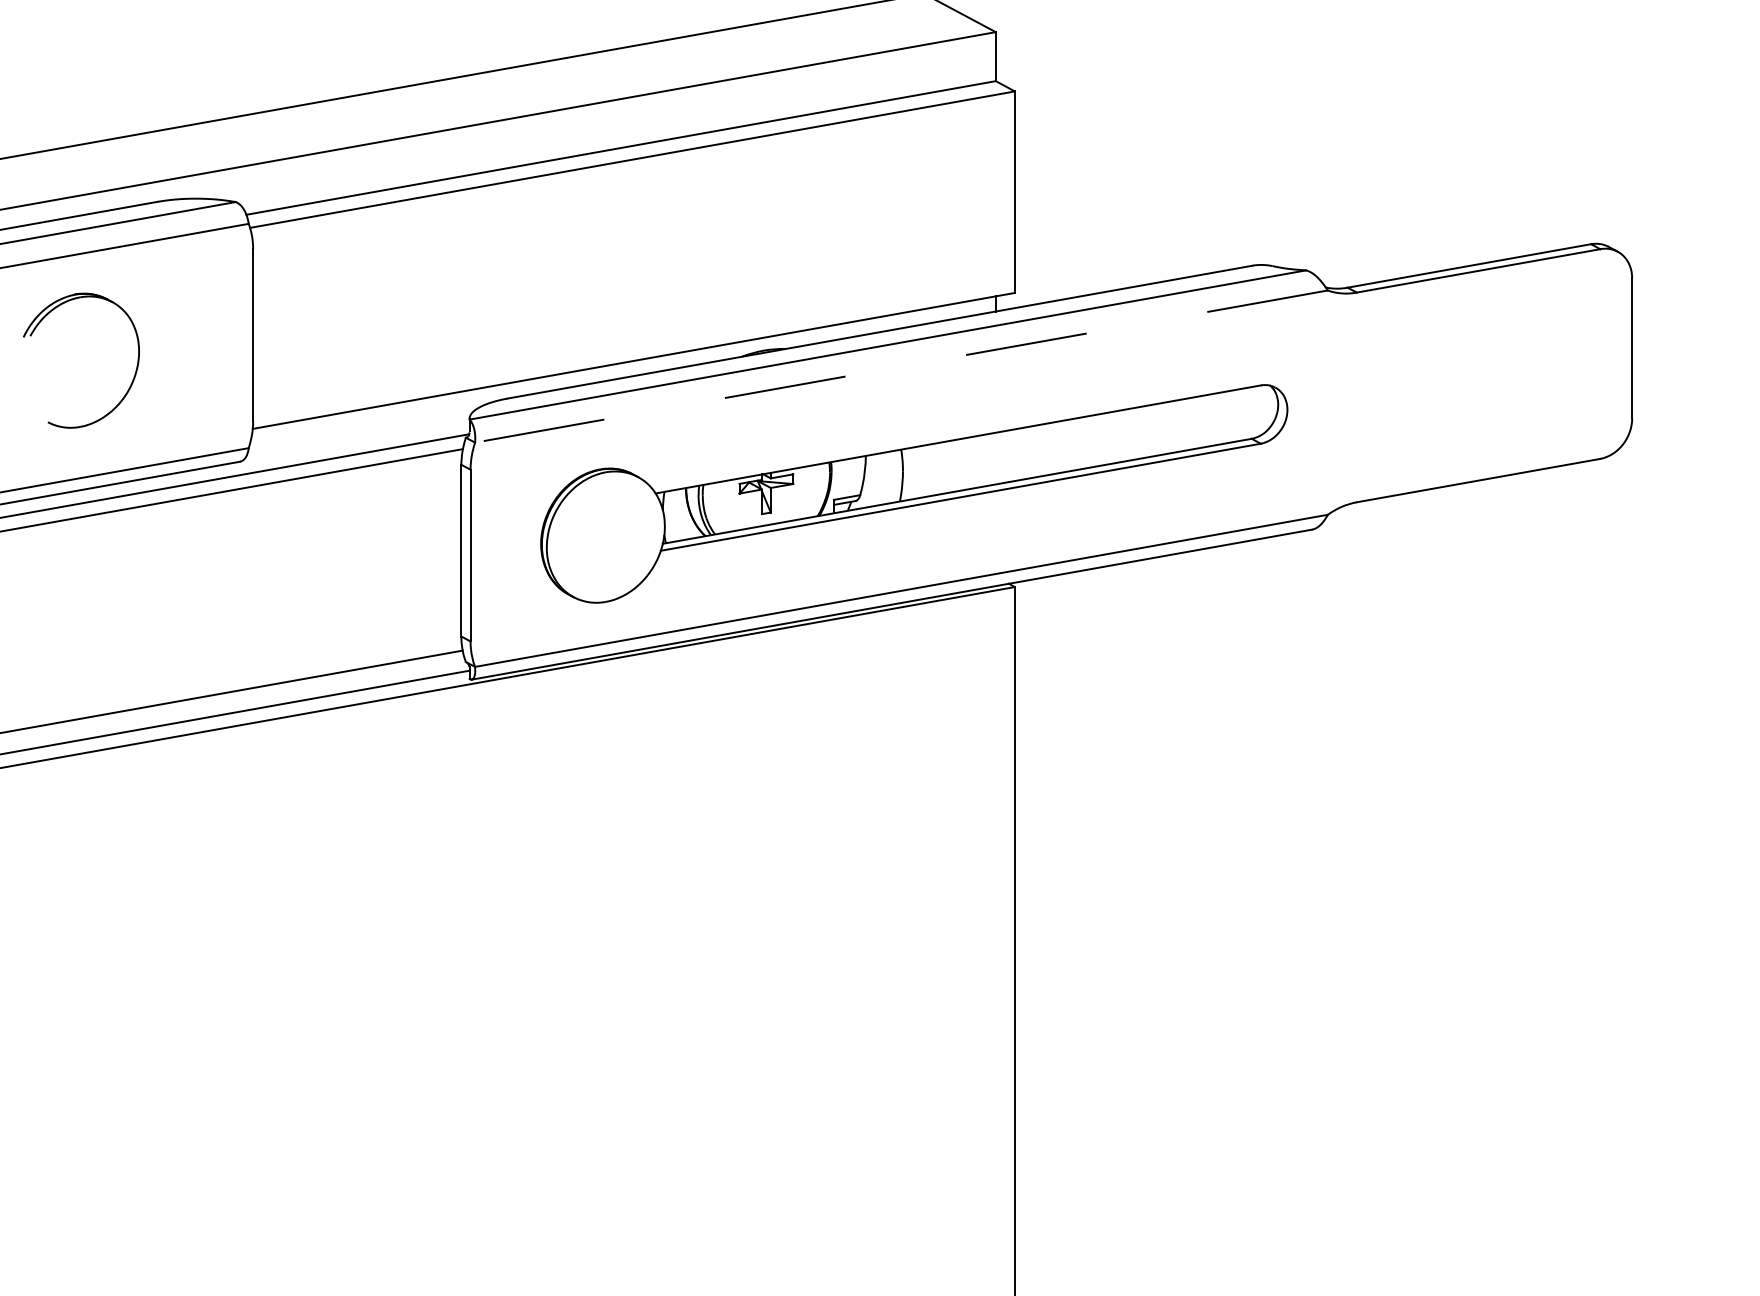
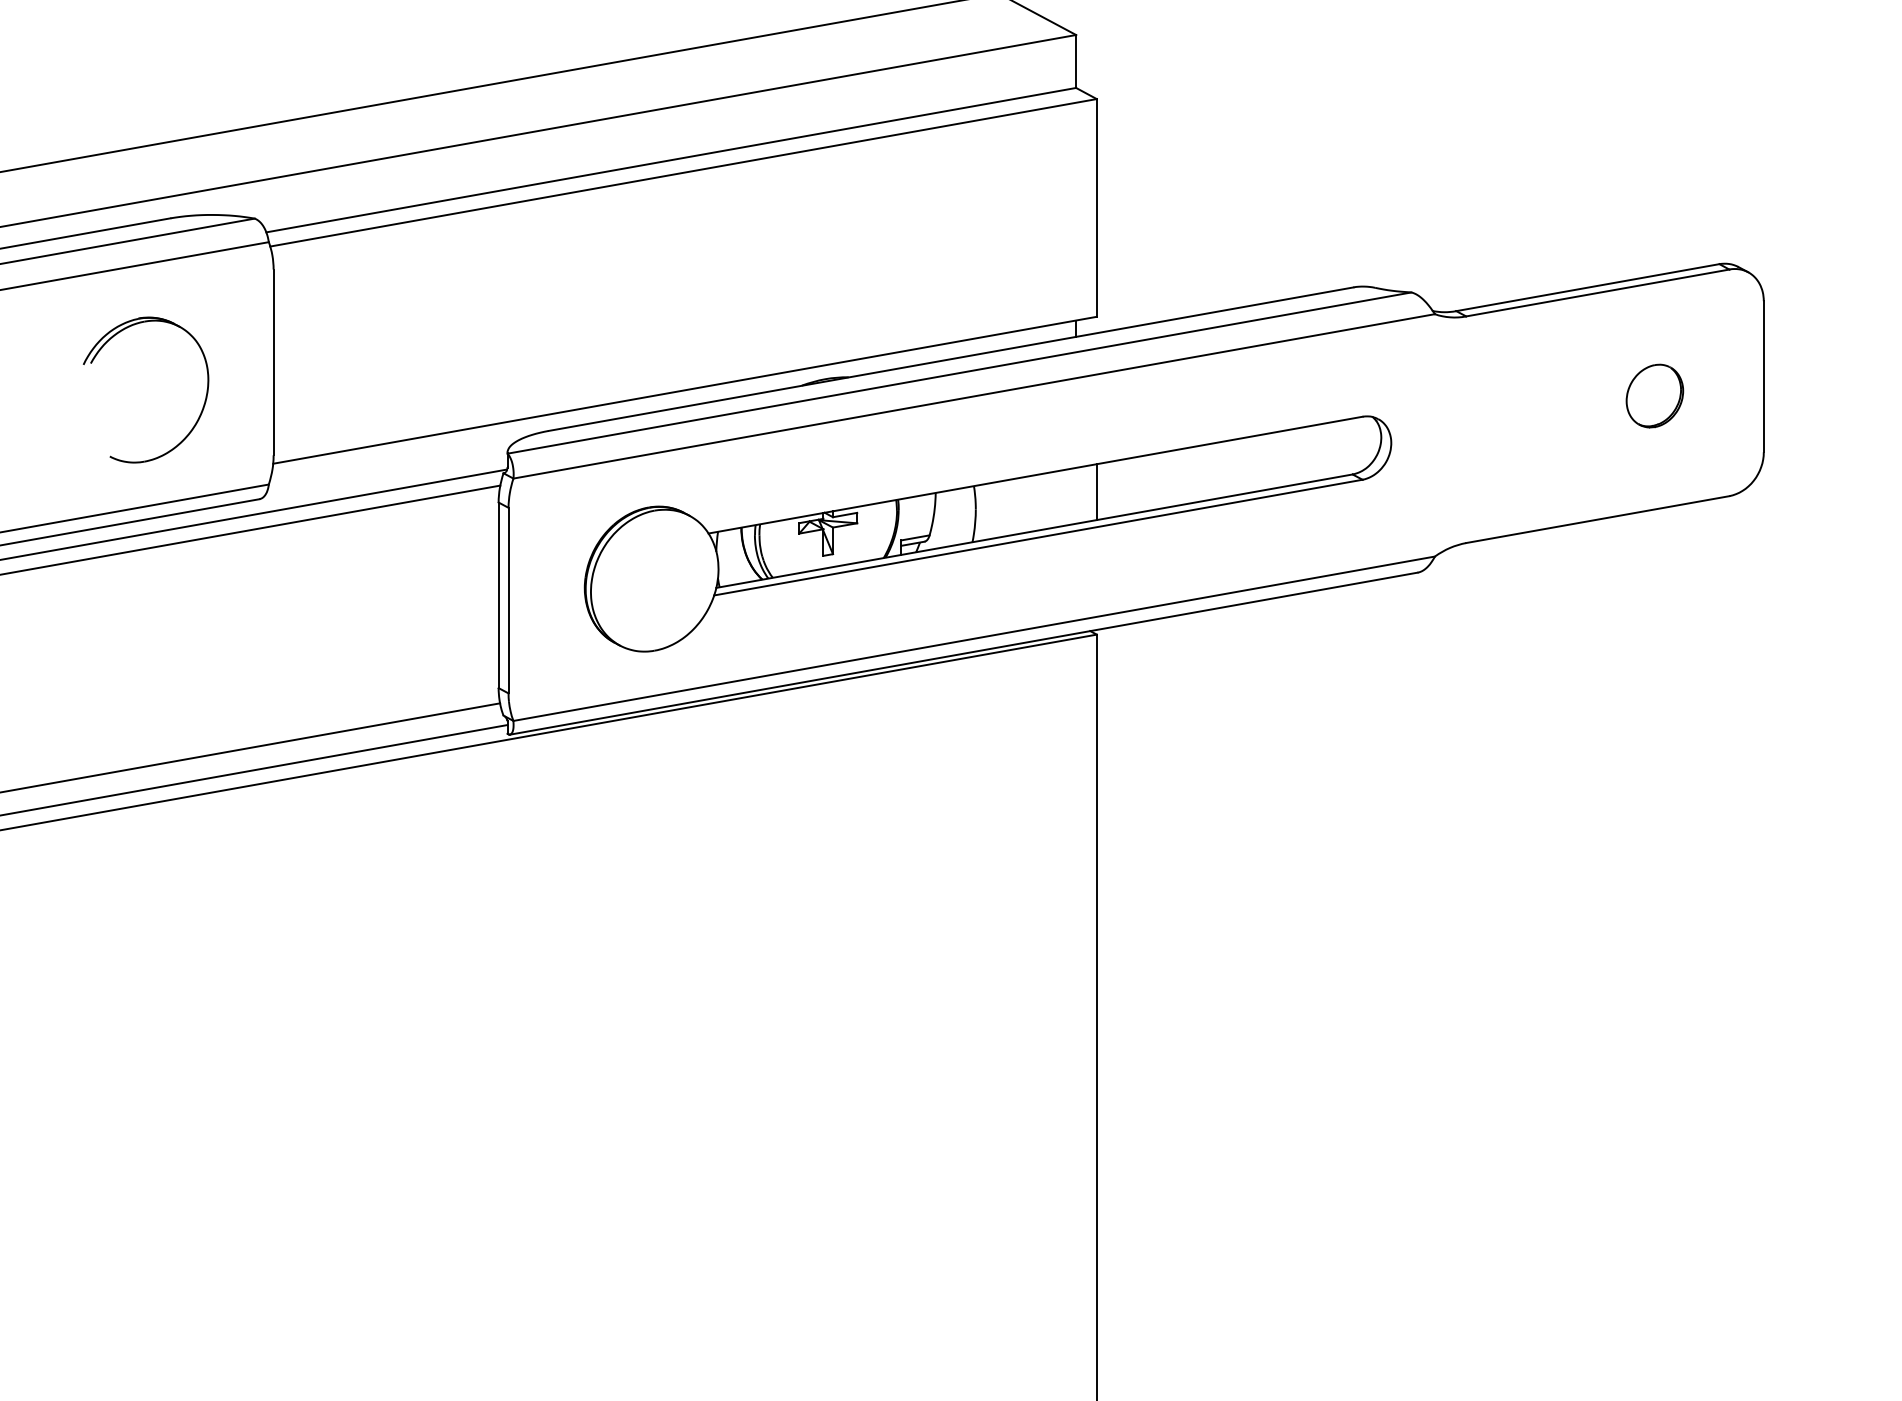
part: (1531, 365) -> (1654, 395), added
line: (900, 366) -> (973, 396), dashed -> solid
part: (130, 383) -> (199, 414), moved
line: (1014, 455) -> (1096, 492), added

